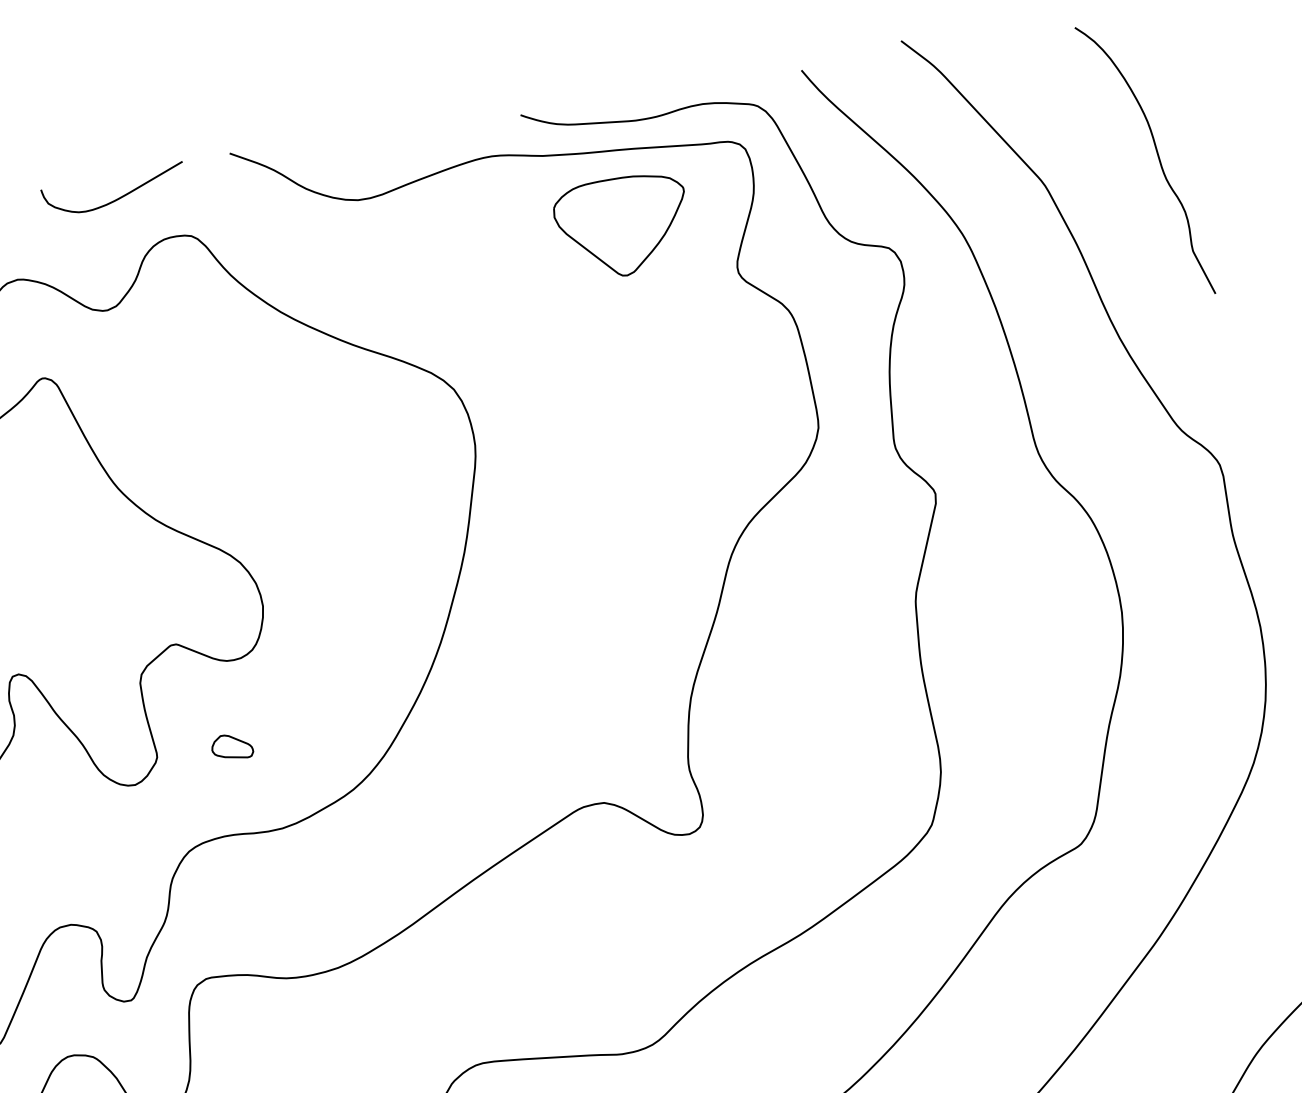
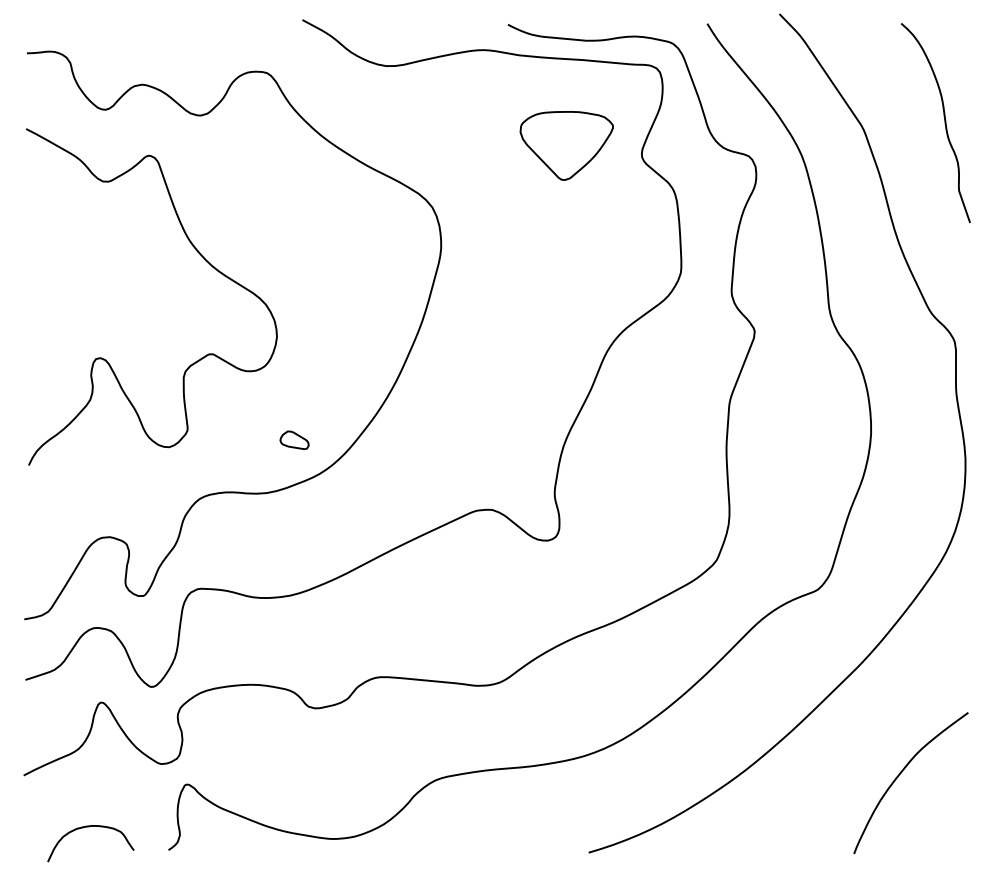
curve: (118, 197) -> (220, 38), removed
part: (622, 226) -> (566, 145), moved
part: (231, 745) -> (294, 439), moved

